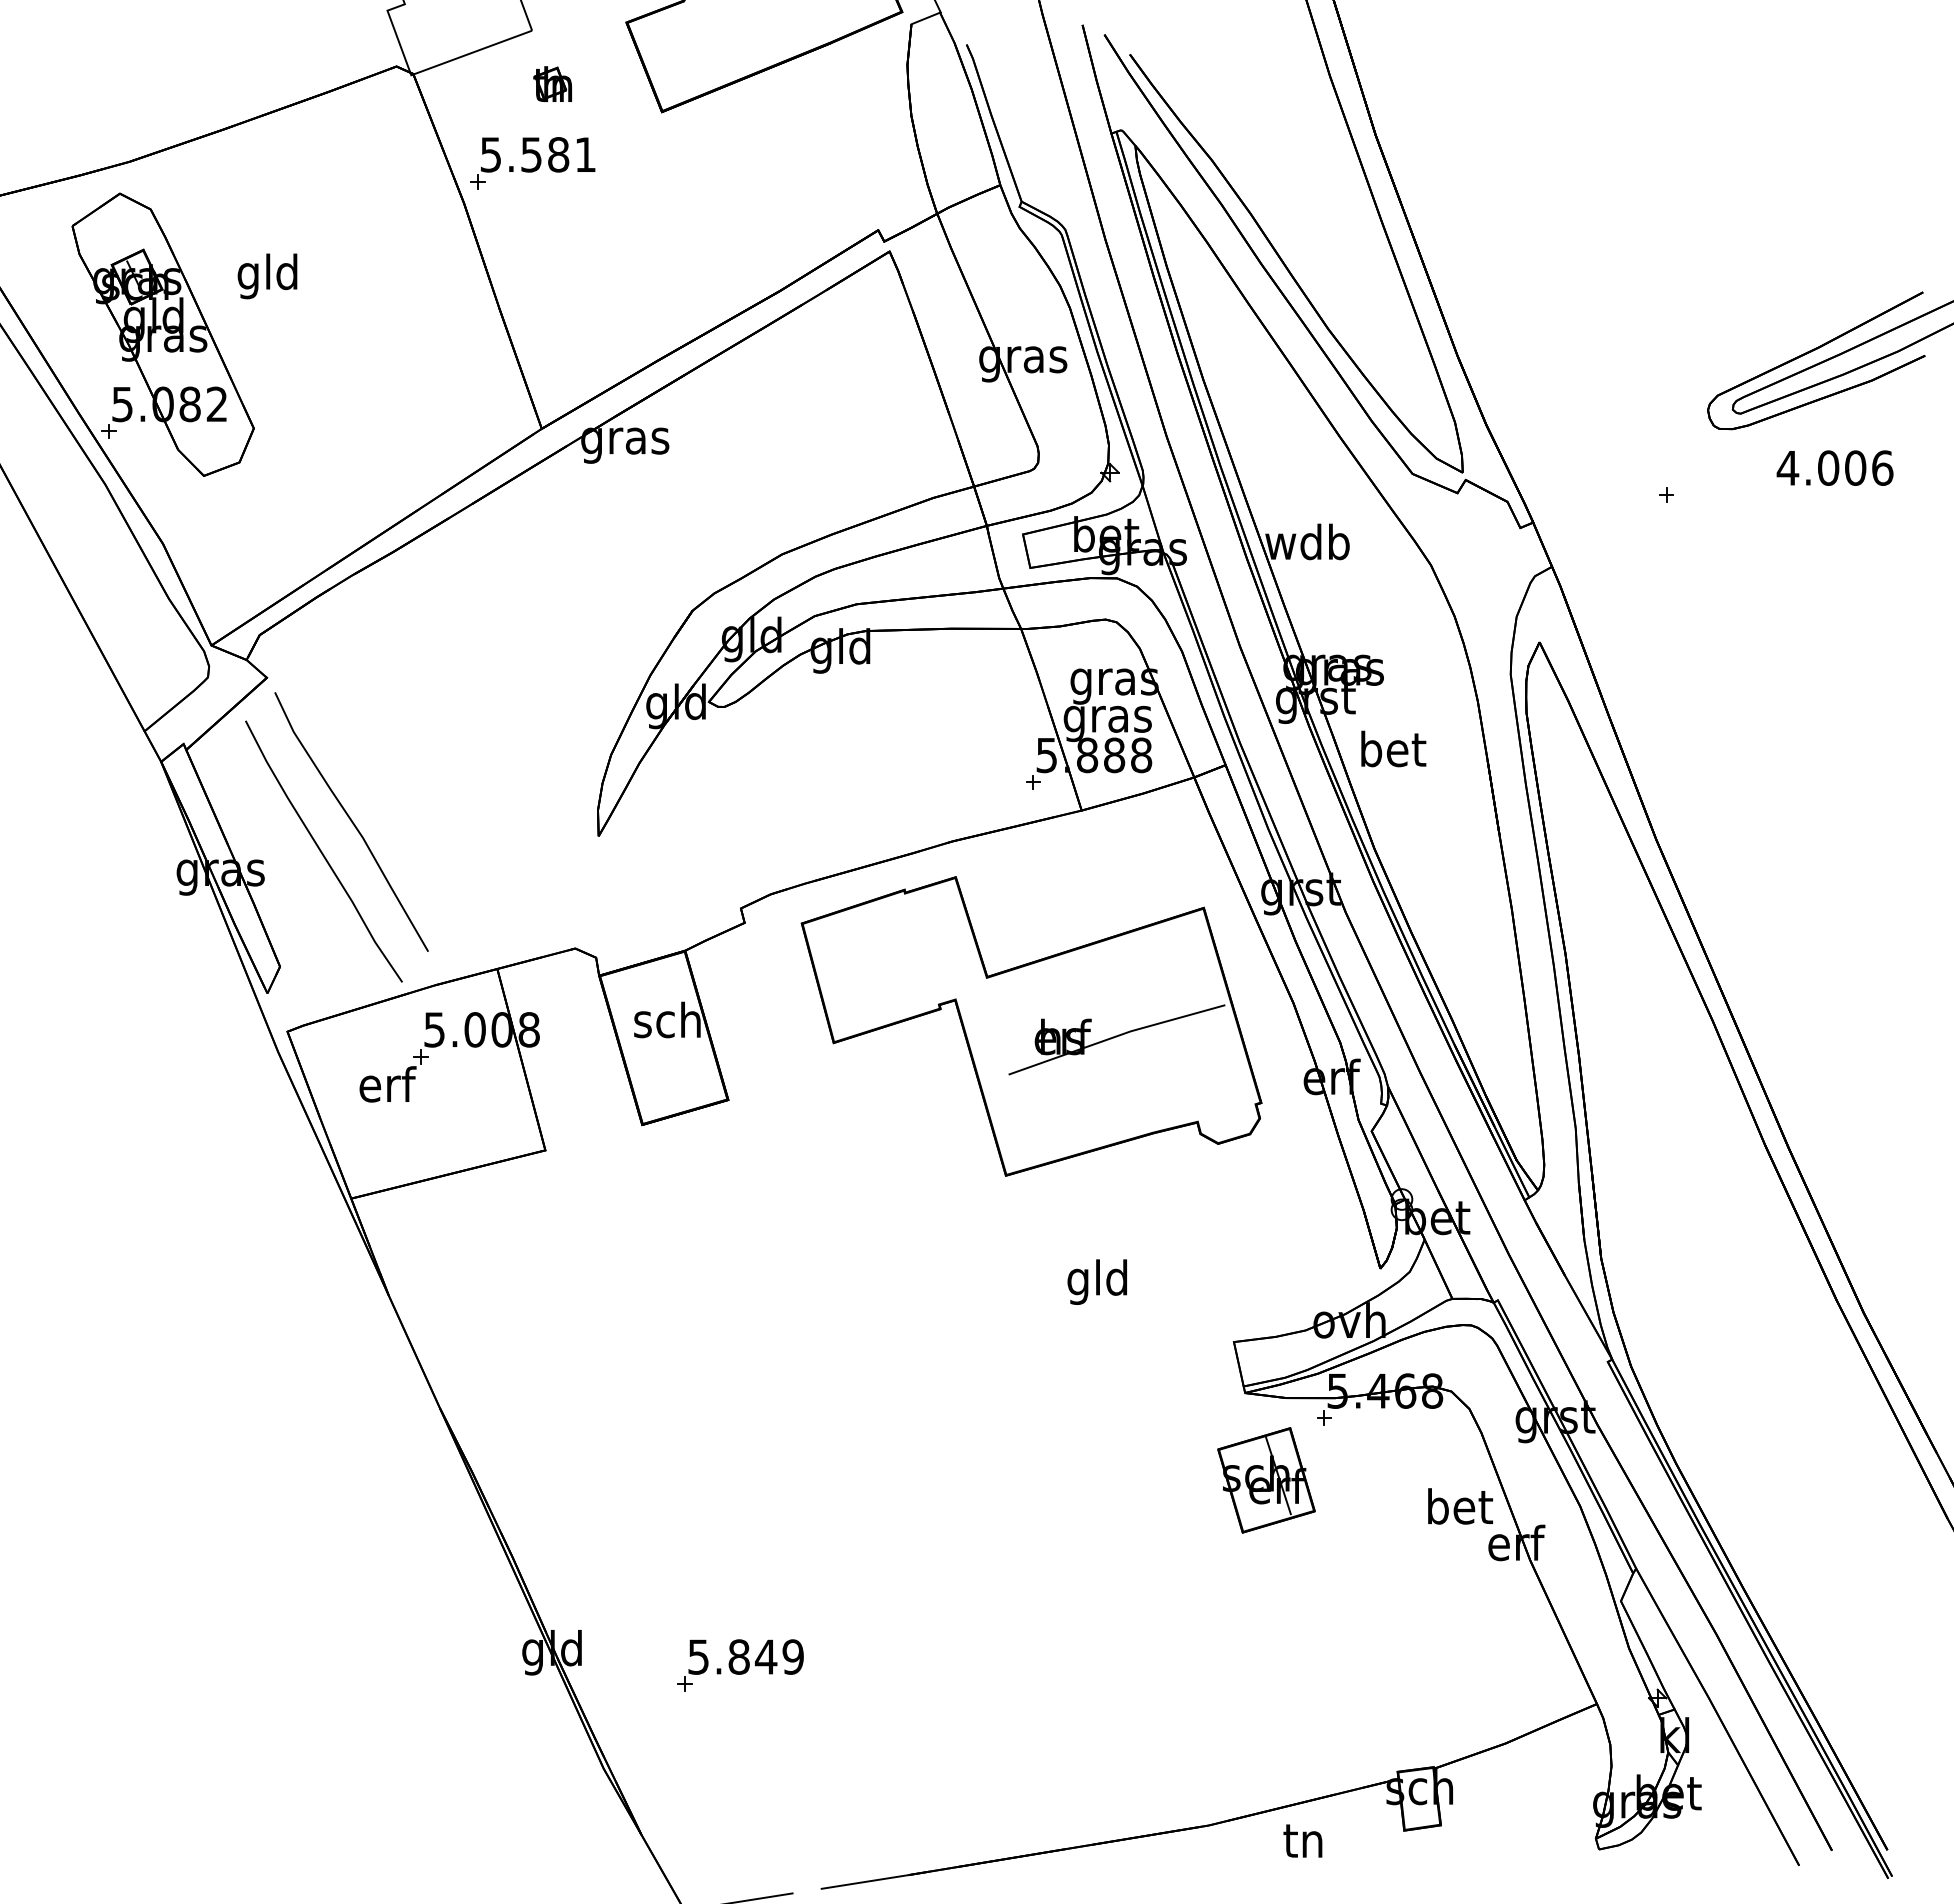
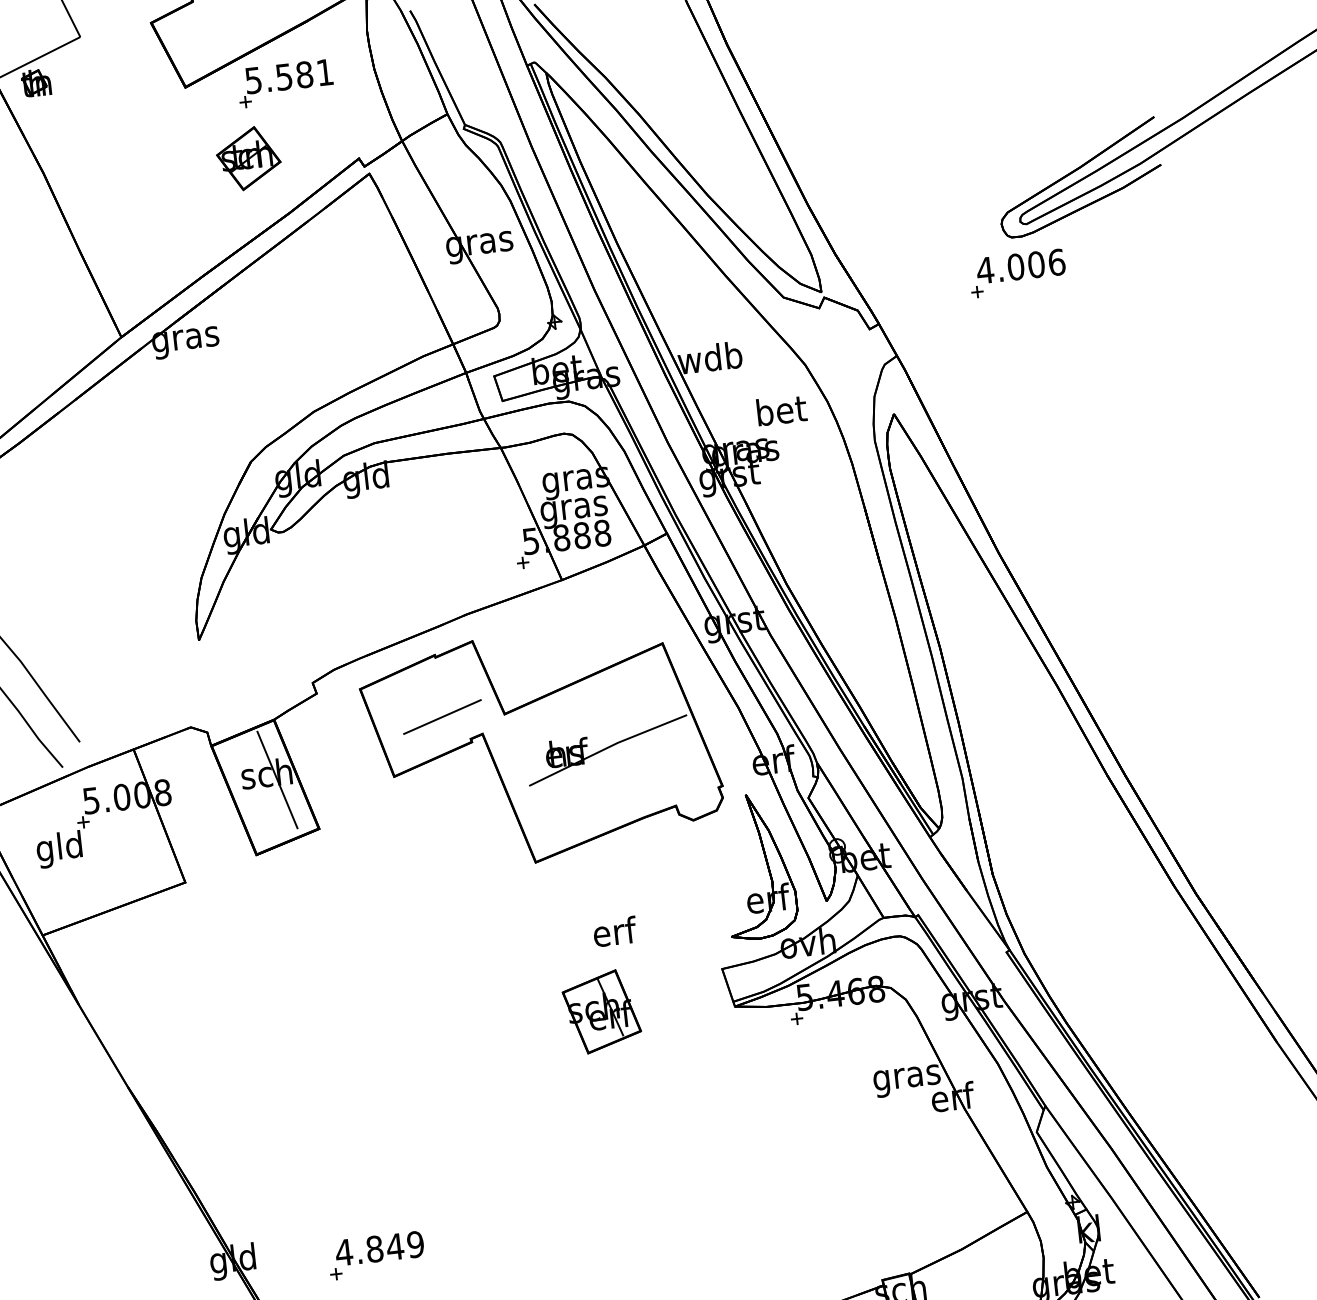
part: (552, 84) -> (36, 83), moved
part: (532, 163) -> (285, 83), moved
part: (734, 213) -> (248, 158), added
text: (1834, 467) -> (1020, 266), moved
text: (1393, 748) -> (781, 409), moved
line: (904, 971) -> (441, 716), added
line: (680, 1029) -> (277, 779), added
text: (386, 1088) -> (59, 849), erf -> gld
part: (1307, 1212) -> (766, 864), added
text: (1097, 1281) -> (613, 934), gld -> erf
part: (1266, 1480) -> (601, 1011), moved
text: (1459, 1510) -> (907, 1077), bet -> gras
text: (698, 1656) -> (344, 1252), 5.849 -> 4.849

